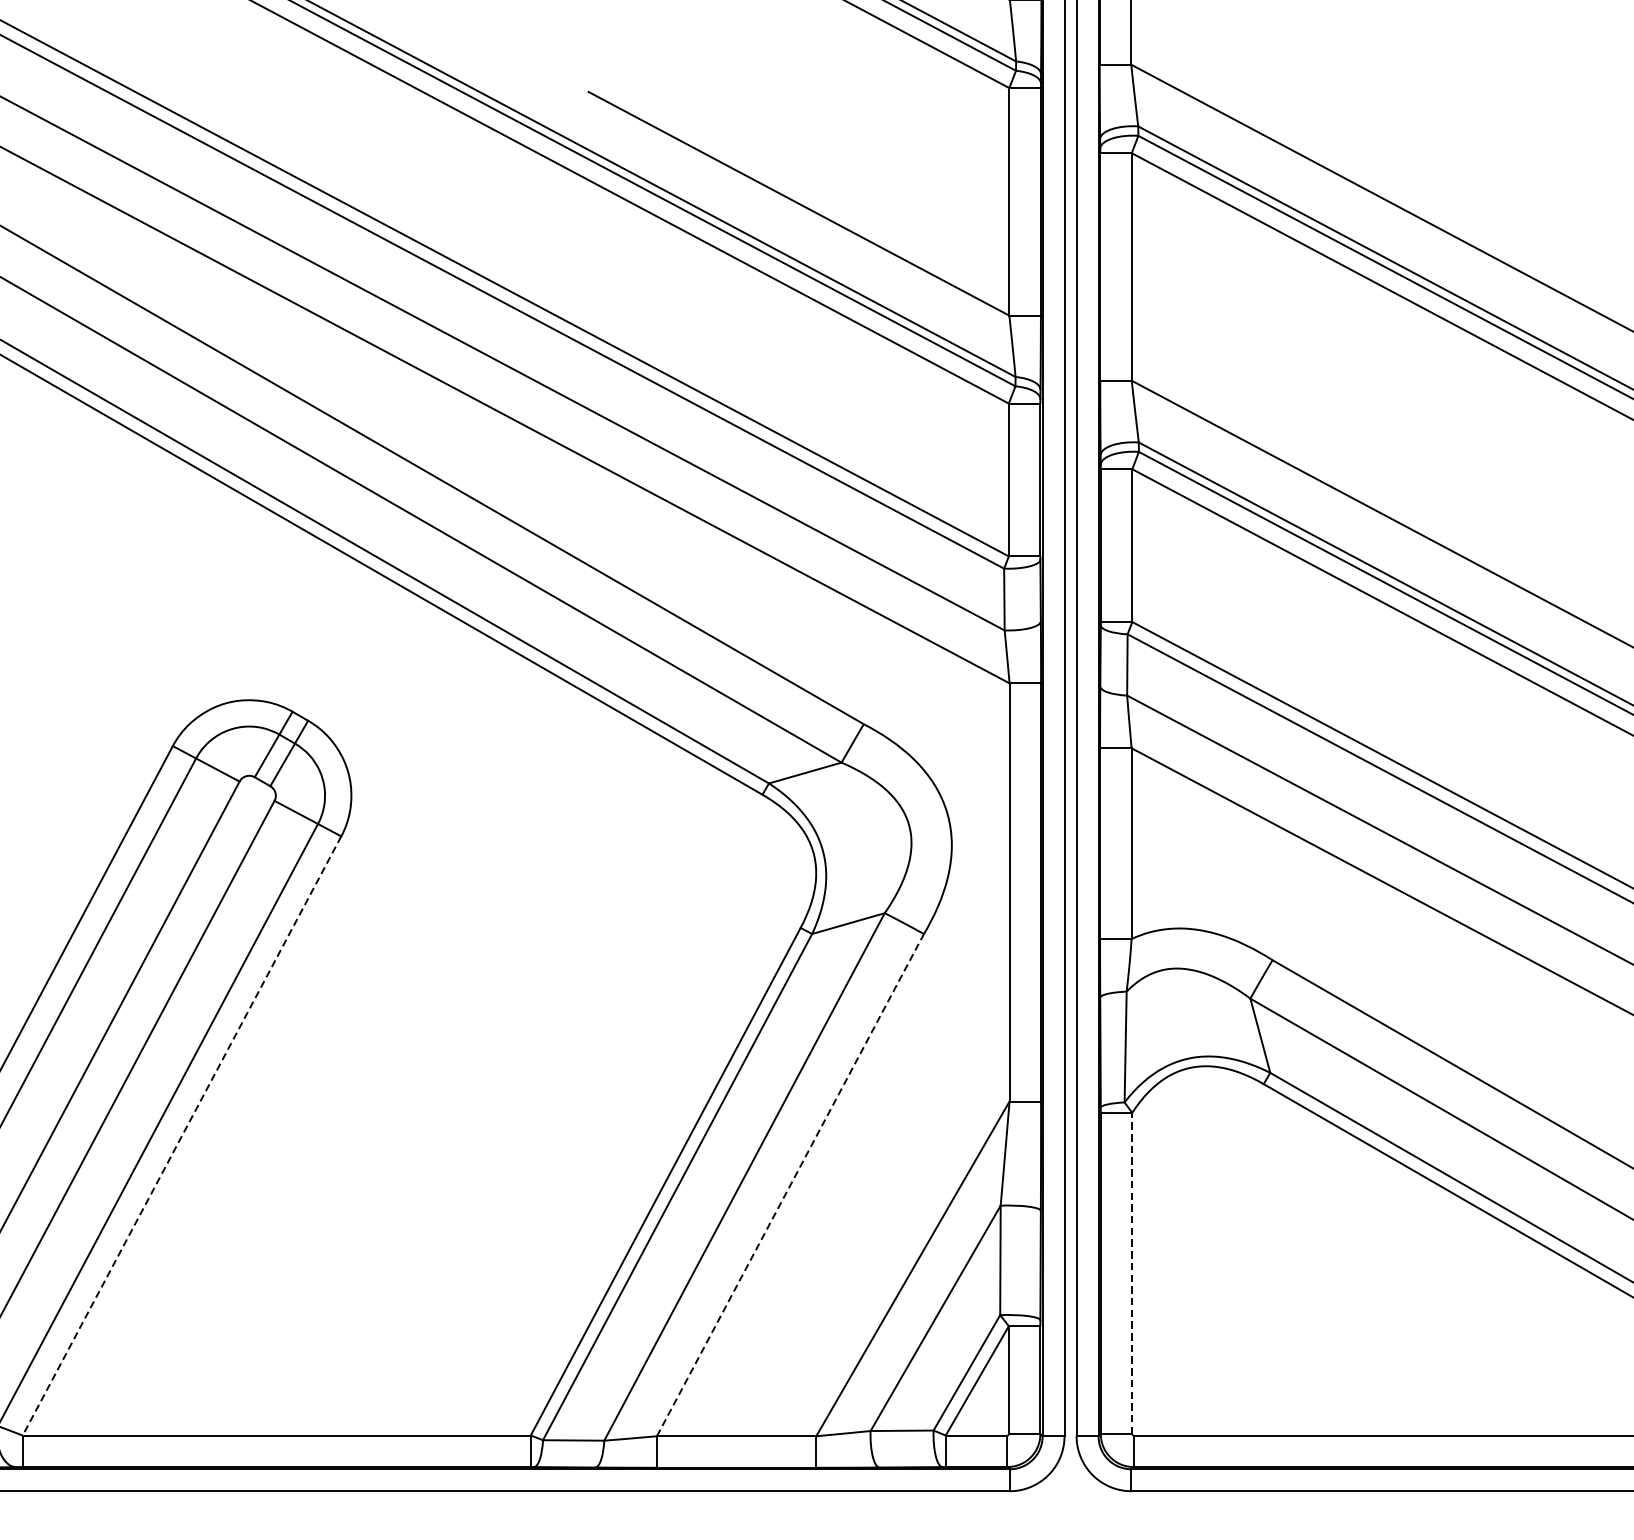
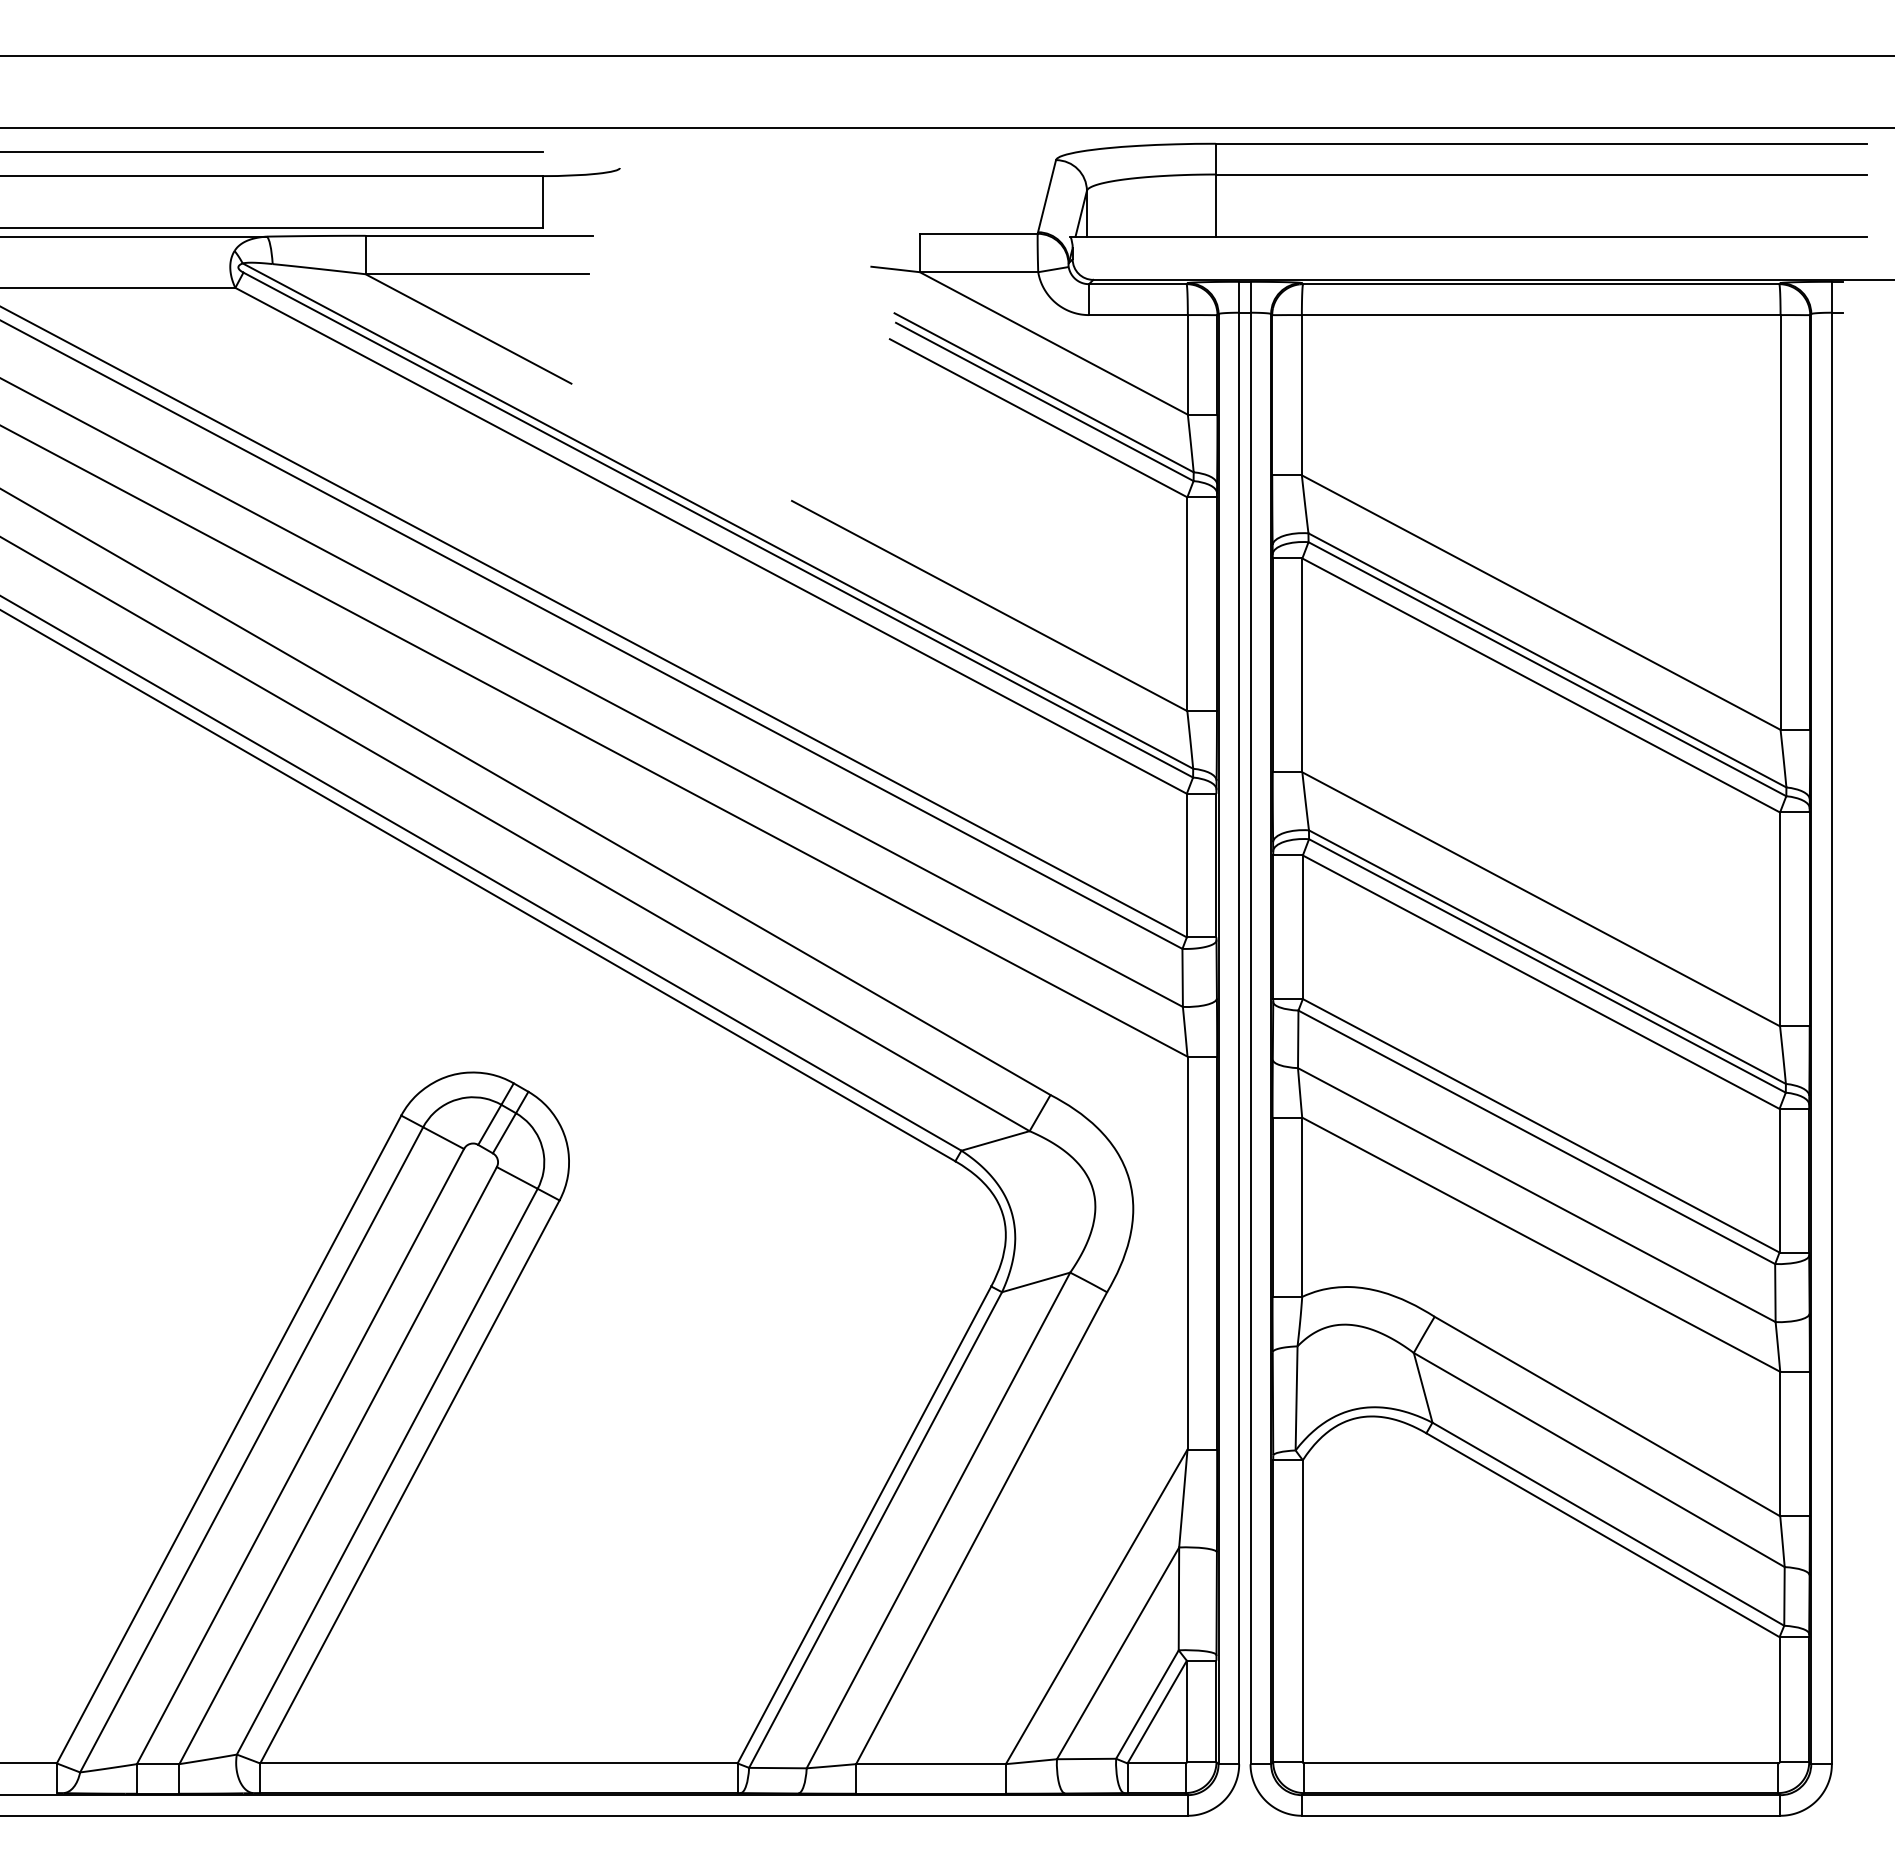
line: (181, 1135) -> (409, 1481), dashed -> solid
line: (790, 1184) -> (981, 1527), dashed -> solid
line: (1131, 1273) -> (1302, 1611), dashed -> solid

